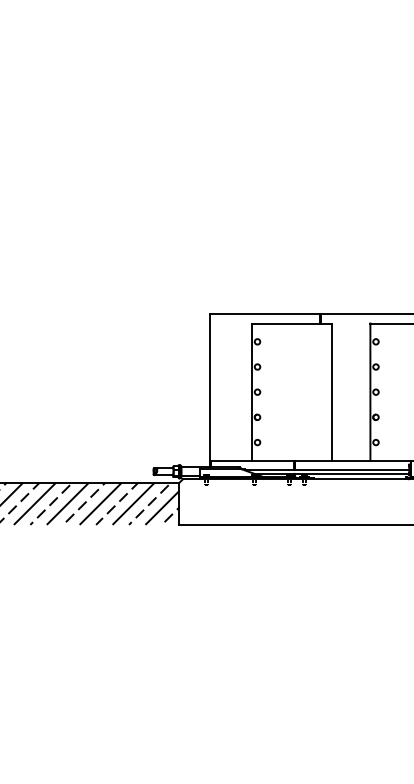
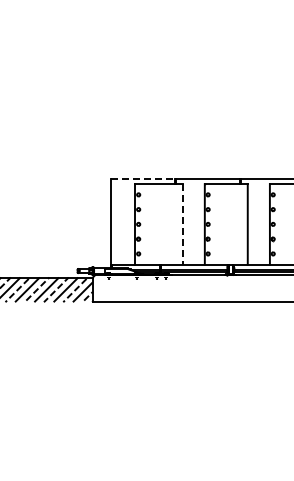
line: (265, 313) -> (143, 178), solid -> dashed
line: (332, 392) -> (182, 224), solid -> dashed

